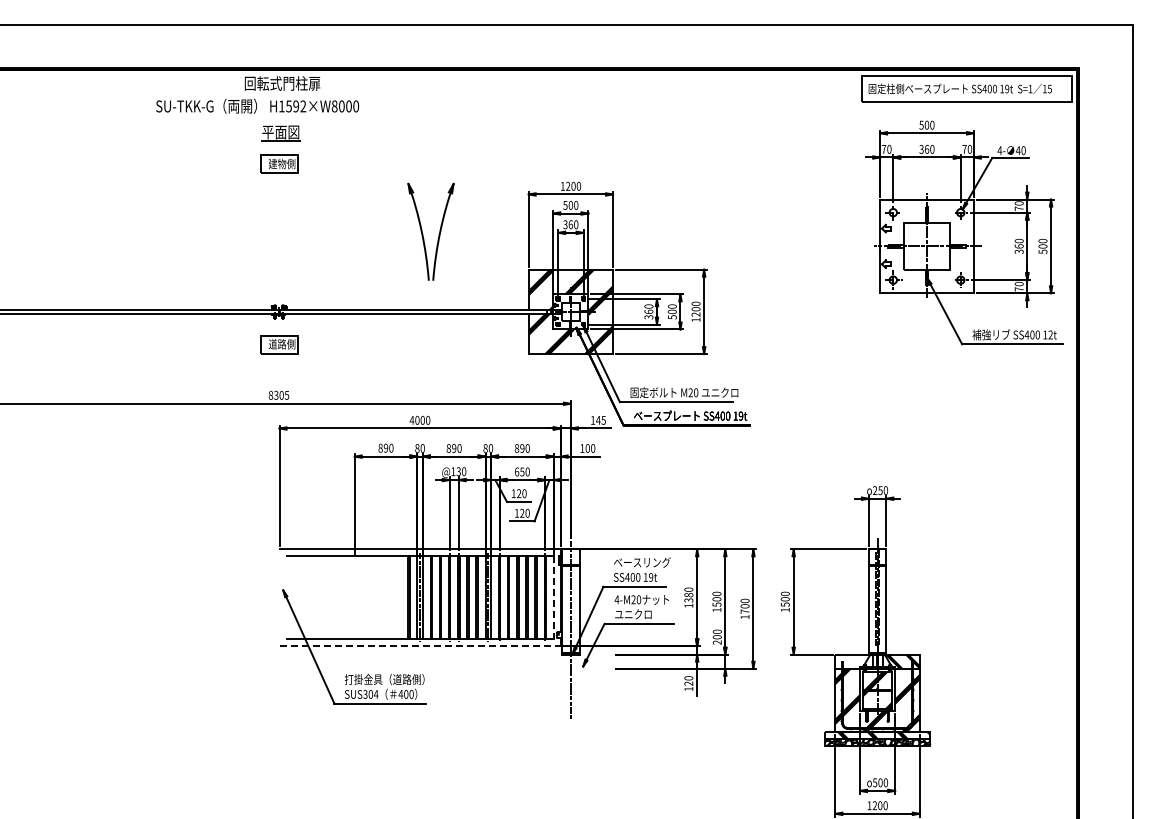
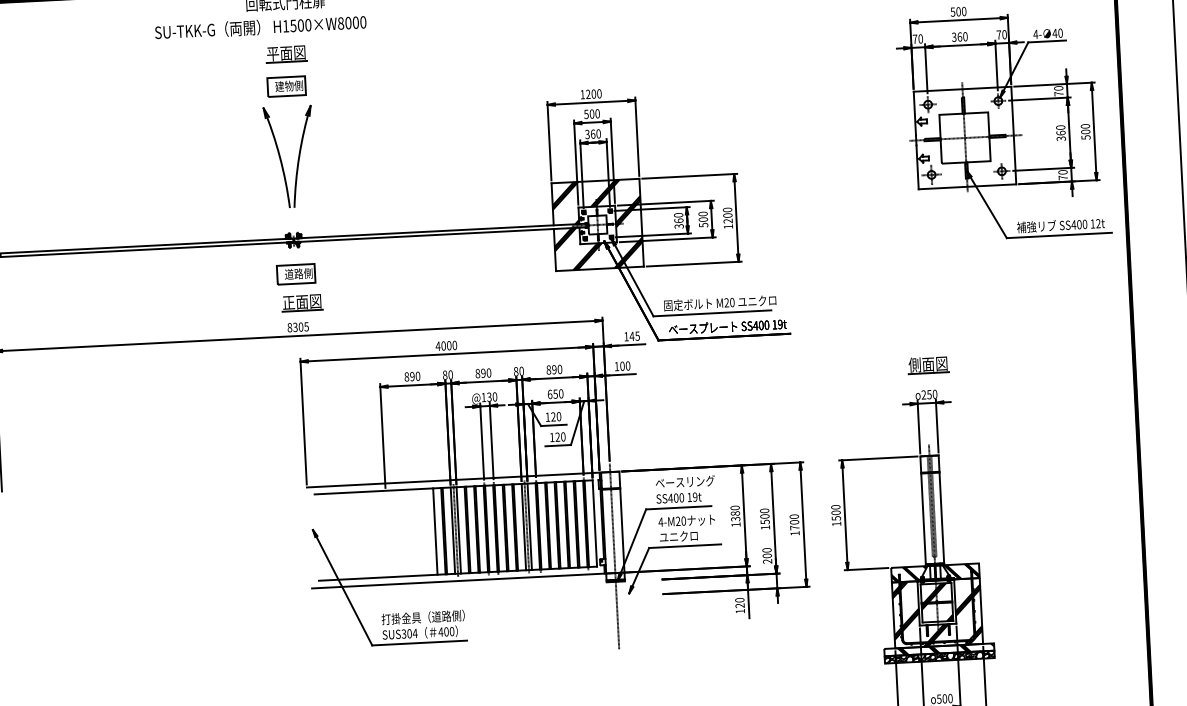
text: (299, 106) -> (304, 25), H1592×W8000 -> H1500×W8000
part: (423, 234) -> (281, 160), moved
part: (283, 372) -> (301, 303), added
part: (880, 462) -> (927, 365), added
line: (400, 597) -> (435, 531), added
line: (553, 598) -> (594, 524), dashed -> solid
line: (420, 646) -> (458, 581), dashed -> solid
hatch: (852, 661) -> (909, 574), added

